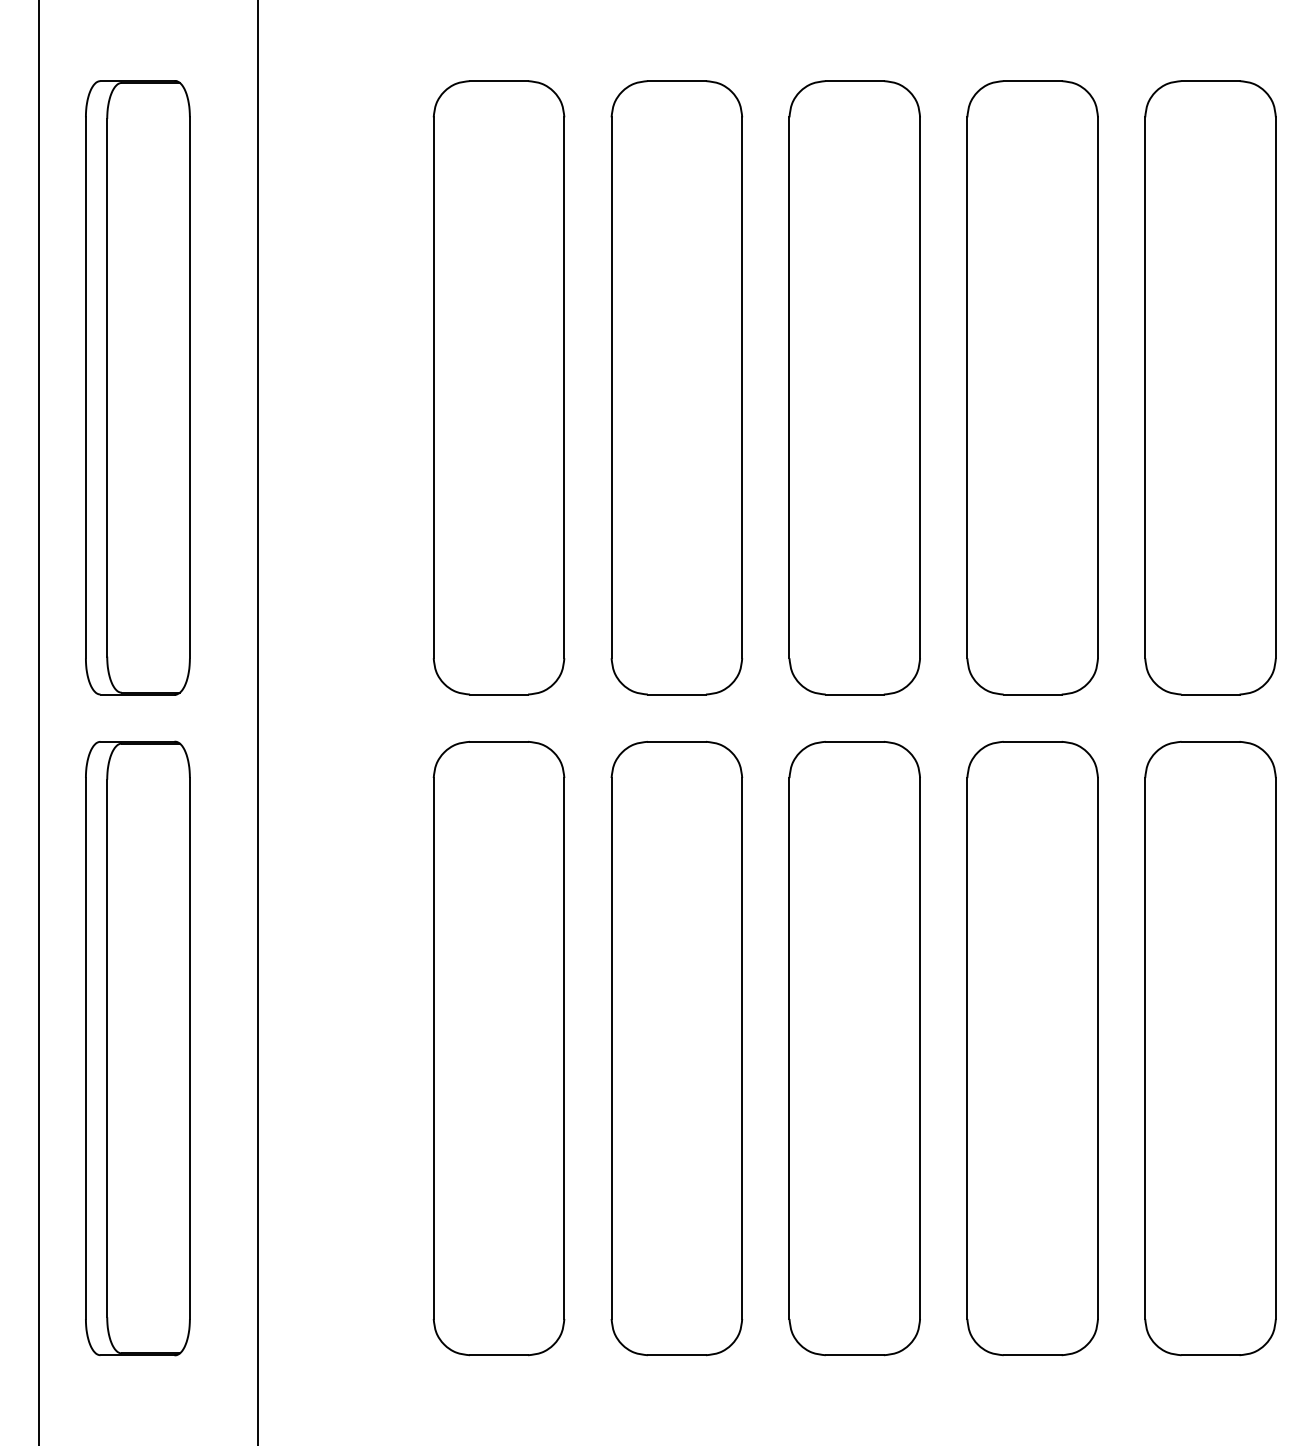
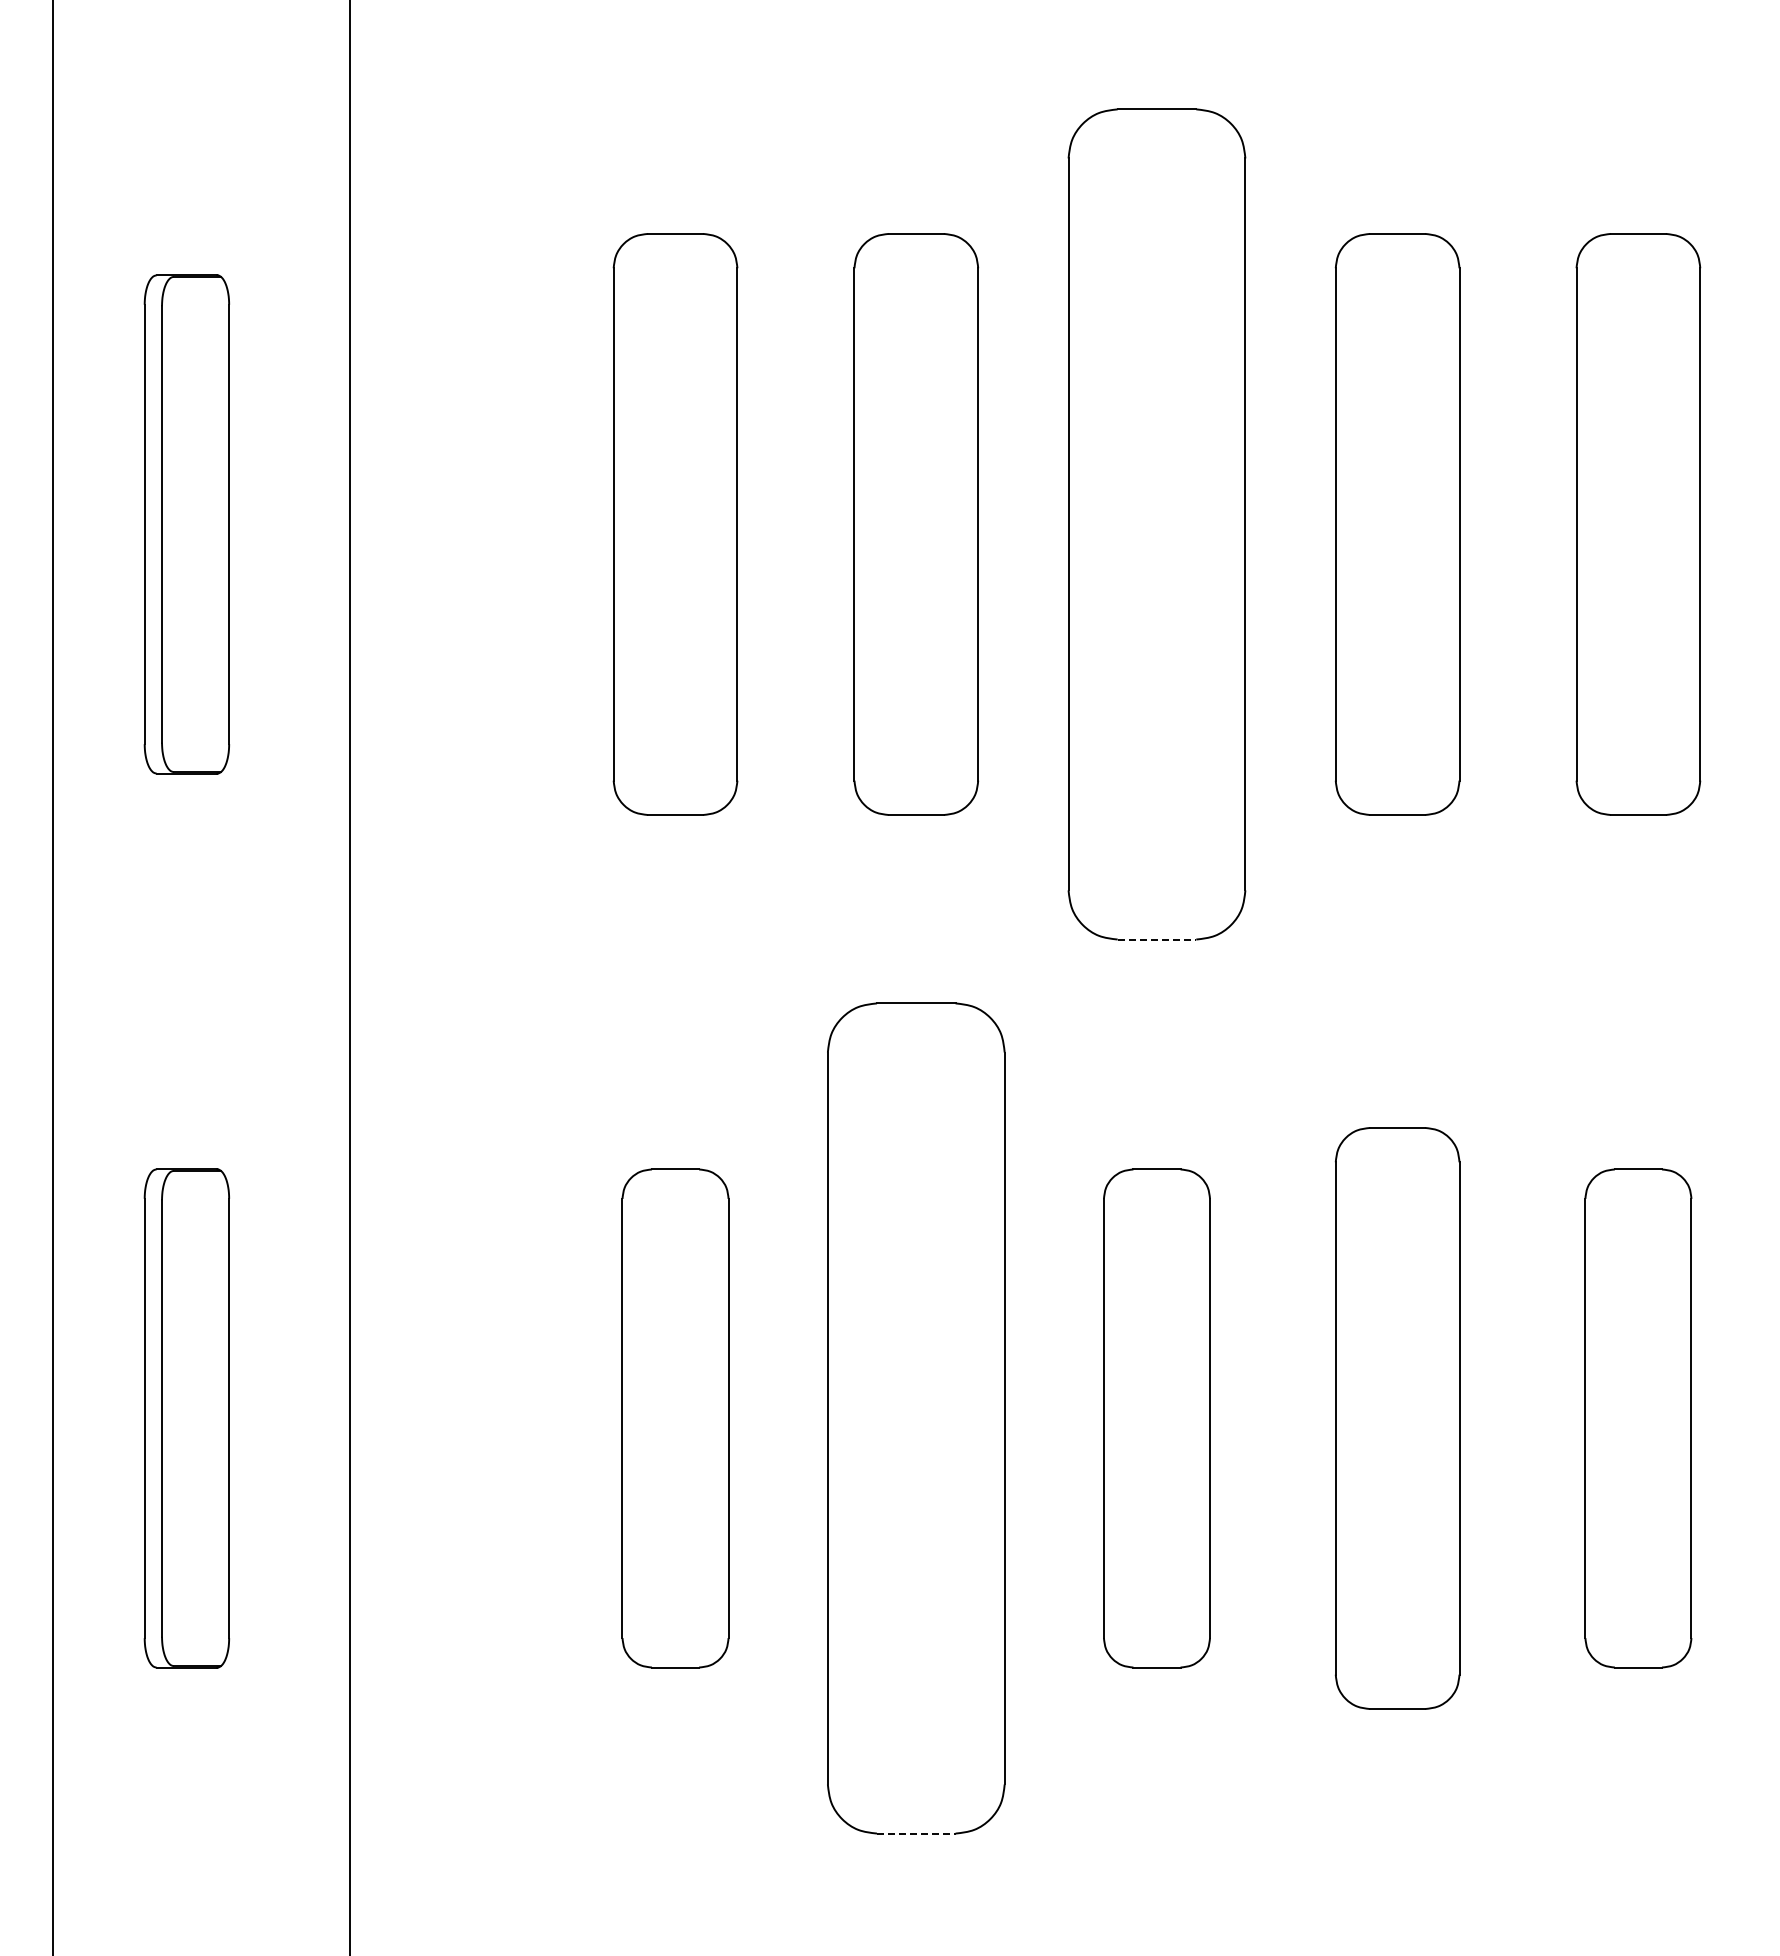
part: (137, 387) -> (186, 524), size x0.6
part: (498, 387) -> (675, 524), size x0.7
part: (677, 387) -> (916, 524), size x0.7
part: (1032, 387) -> (1397, 524), size x0.7
part: (1210, 387) -> (1638, 524), size x0.7
line: (855, 694) -> (1157, 939), solid -> dashed
part: (137, 1048) -> (186, 1418), size x0.6
part: (498, 1048) -> (675, 1418), size x0.6
part: (854, 1048) -> (1156, 1418), size x0.6
part: (1032, 1048) -> (1397, 1418), size x0.7
part: (1210, 1048) -> (1638, 1418), size x0.6
line: (677, 1355) -> (916, 1833), solid -> dashed

